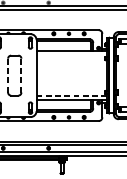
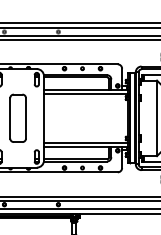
line: (71, 54) -> (85, 93), added
line: (8, 74) -> (10, 117), dashed -> solid
line: (21, 74) -> (26, 117), dashed -> solid
line: (71, 95) -> (85, 142), dashed -> solid

